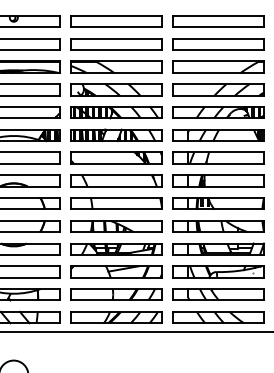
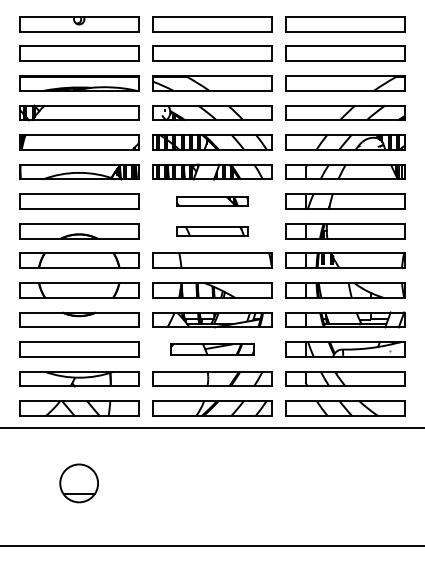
part: (116, 158) -> (212, 201), size x0.6
part: (116, 181) -> (212, 231), size x0.6
part: (116, 272) -> (212, 349), size x0.7

